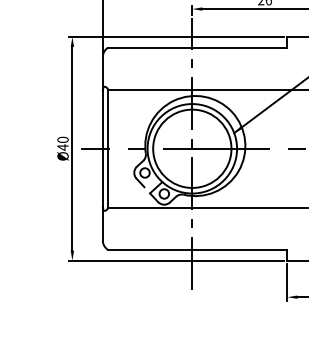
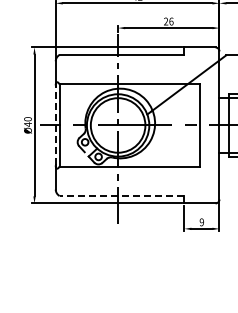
line: (102, 148) -> (55, 125), solid -> dashed
line: (197, 250) -> (121, 196), solid -> dashed

